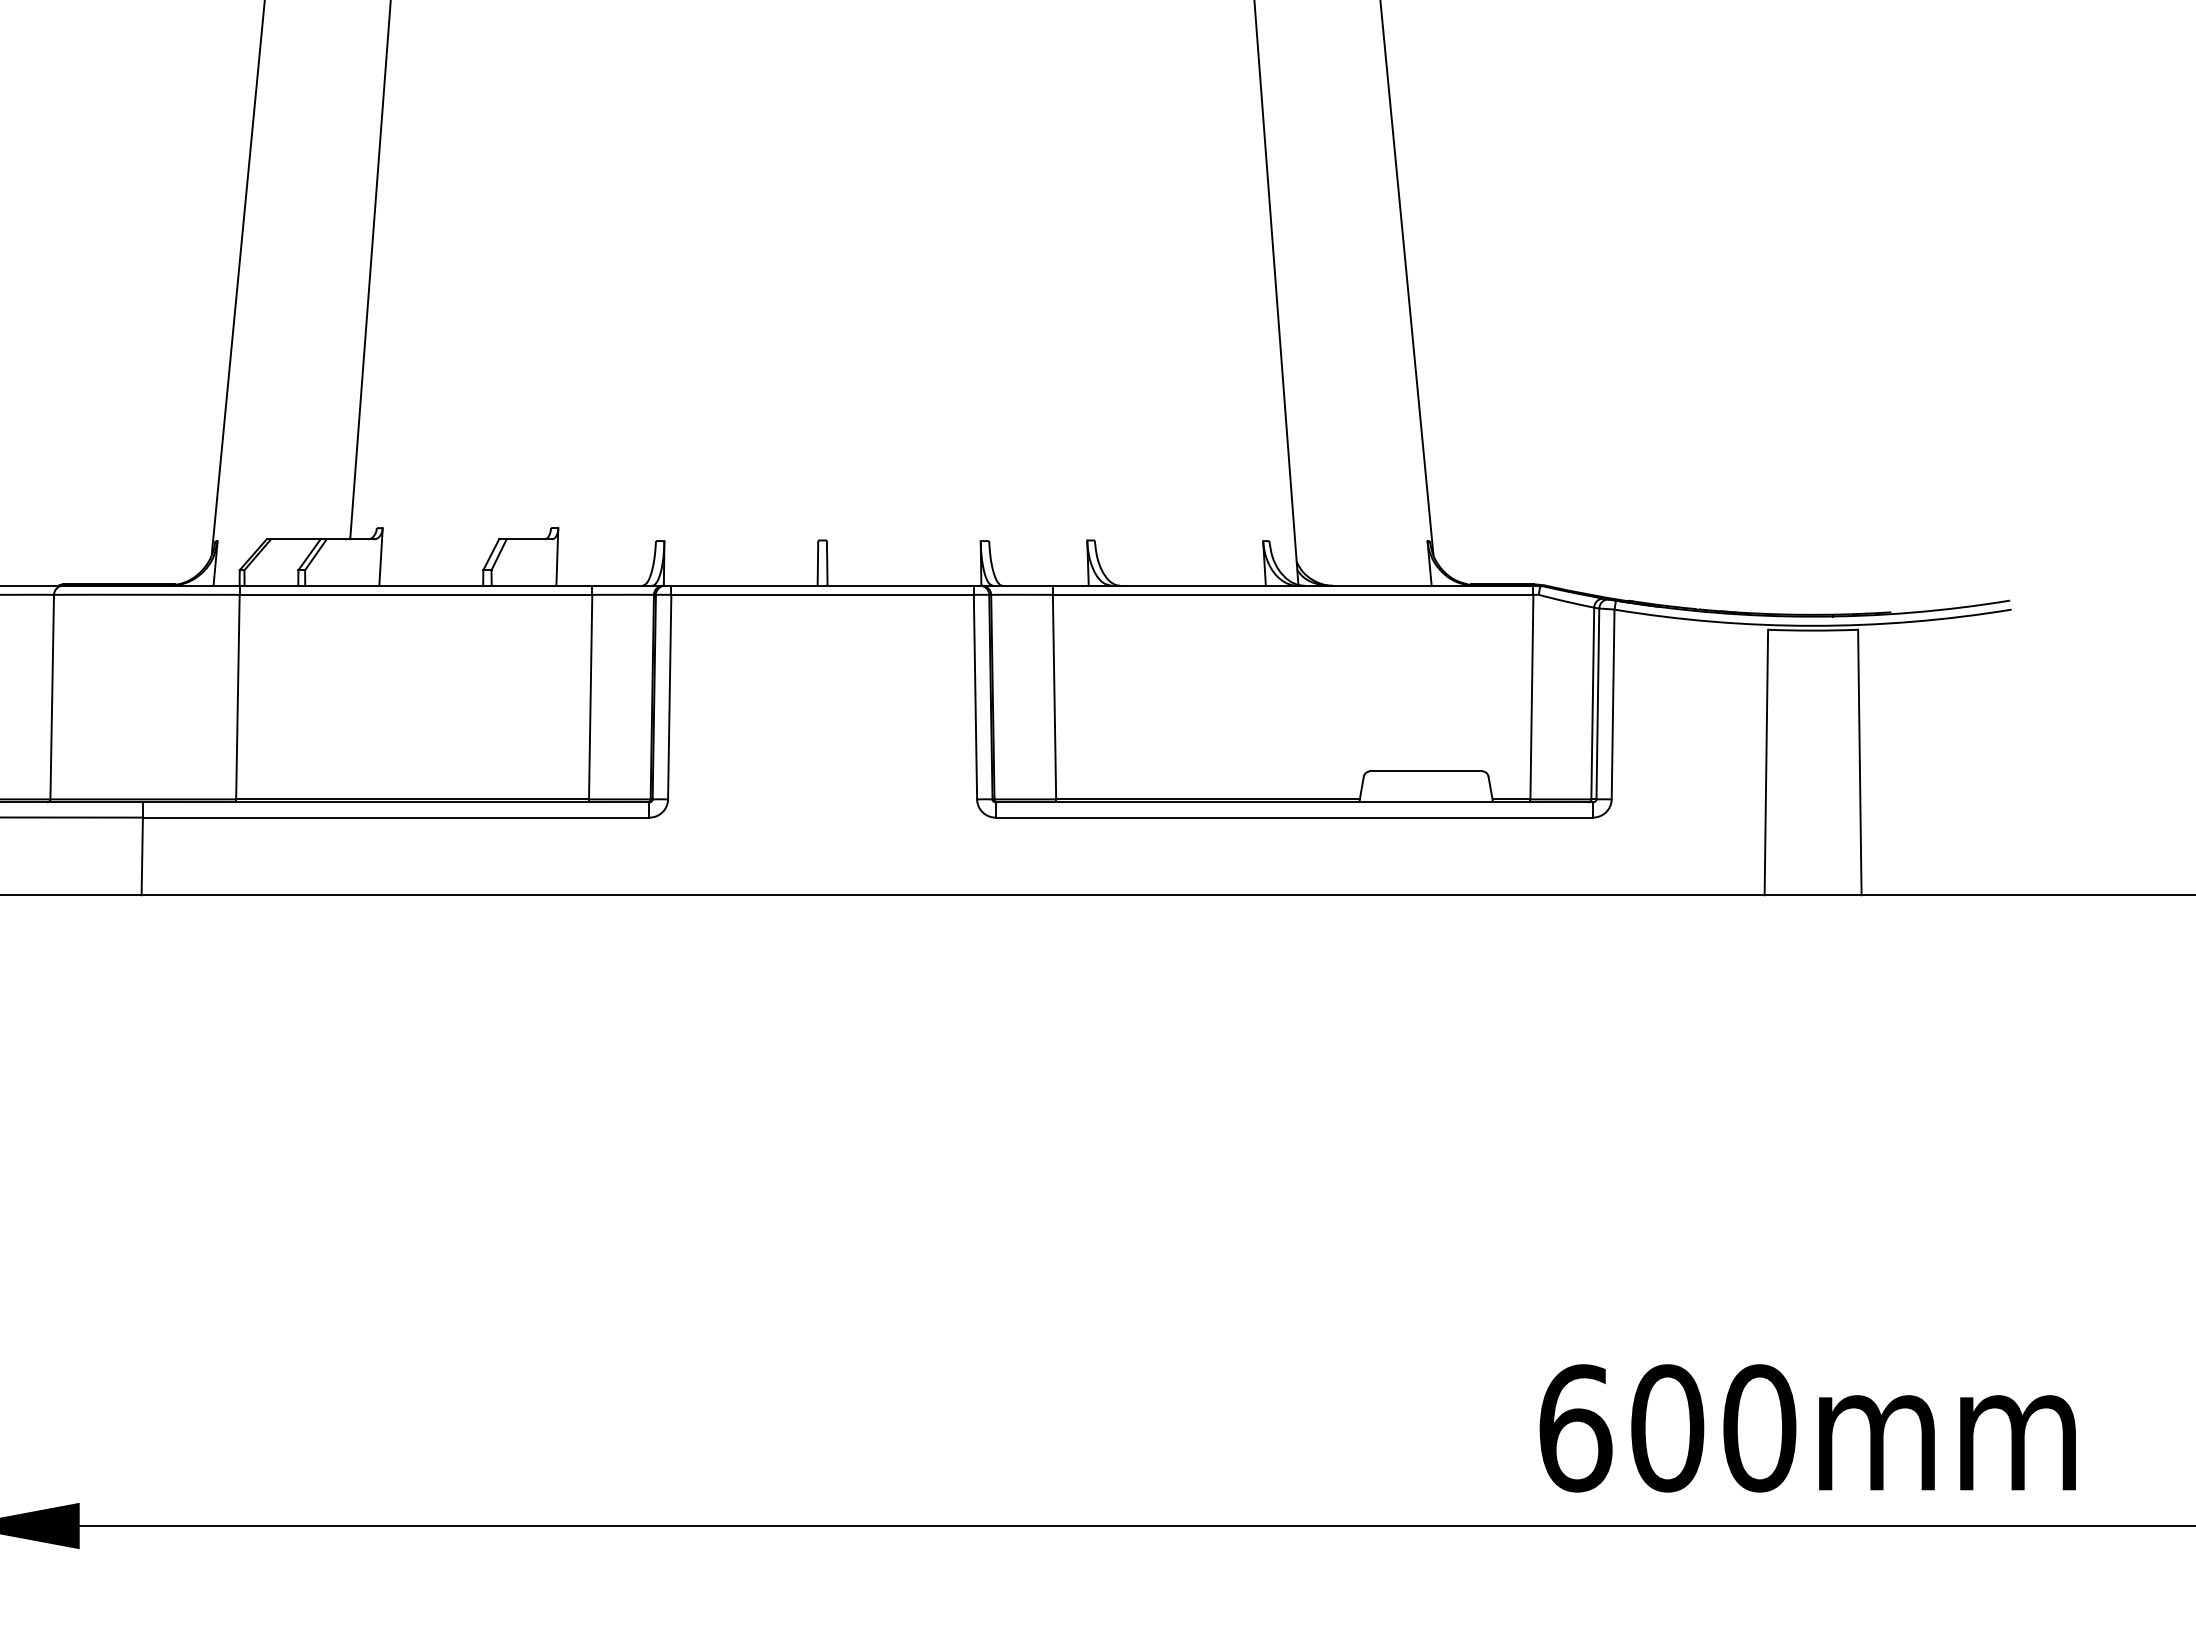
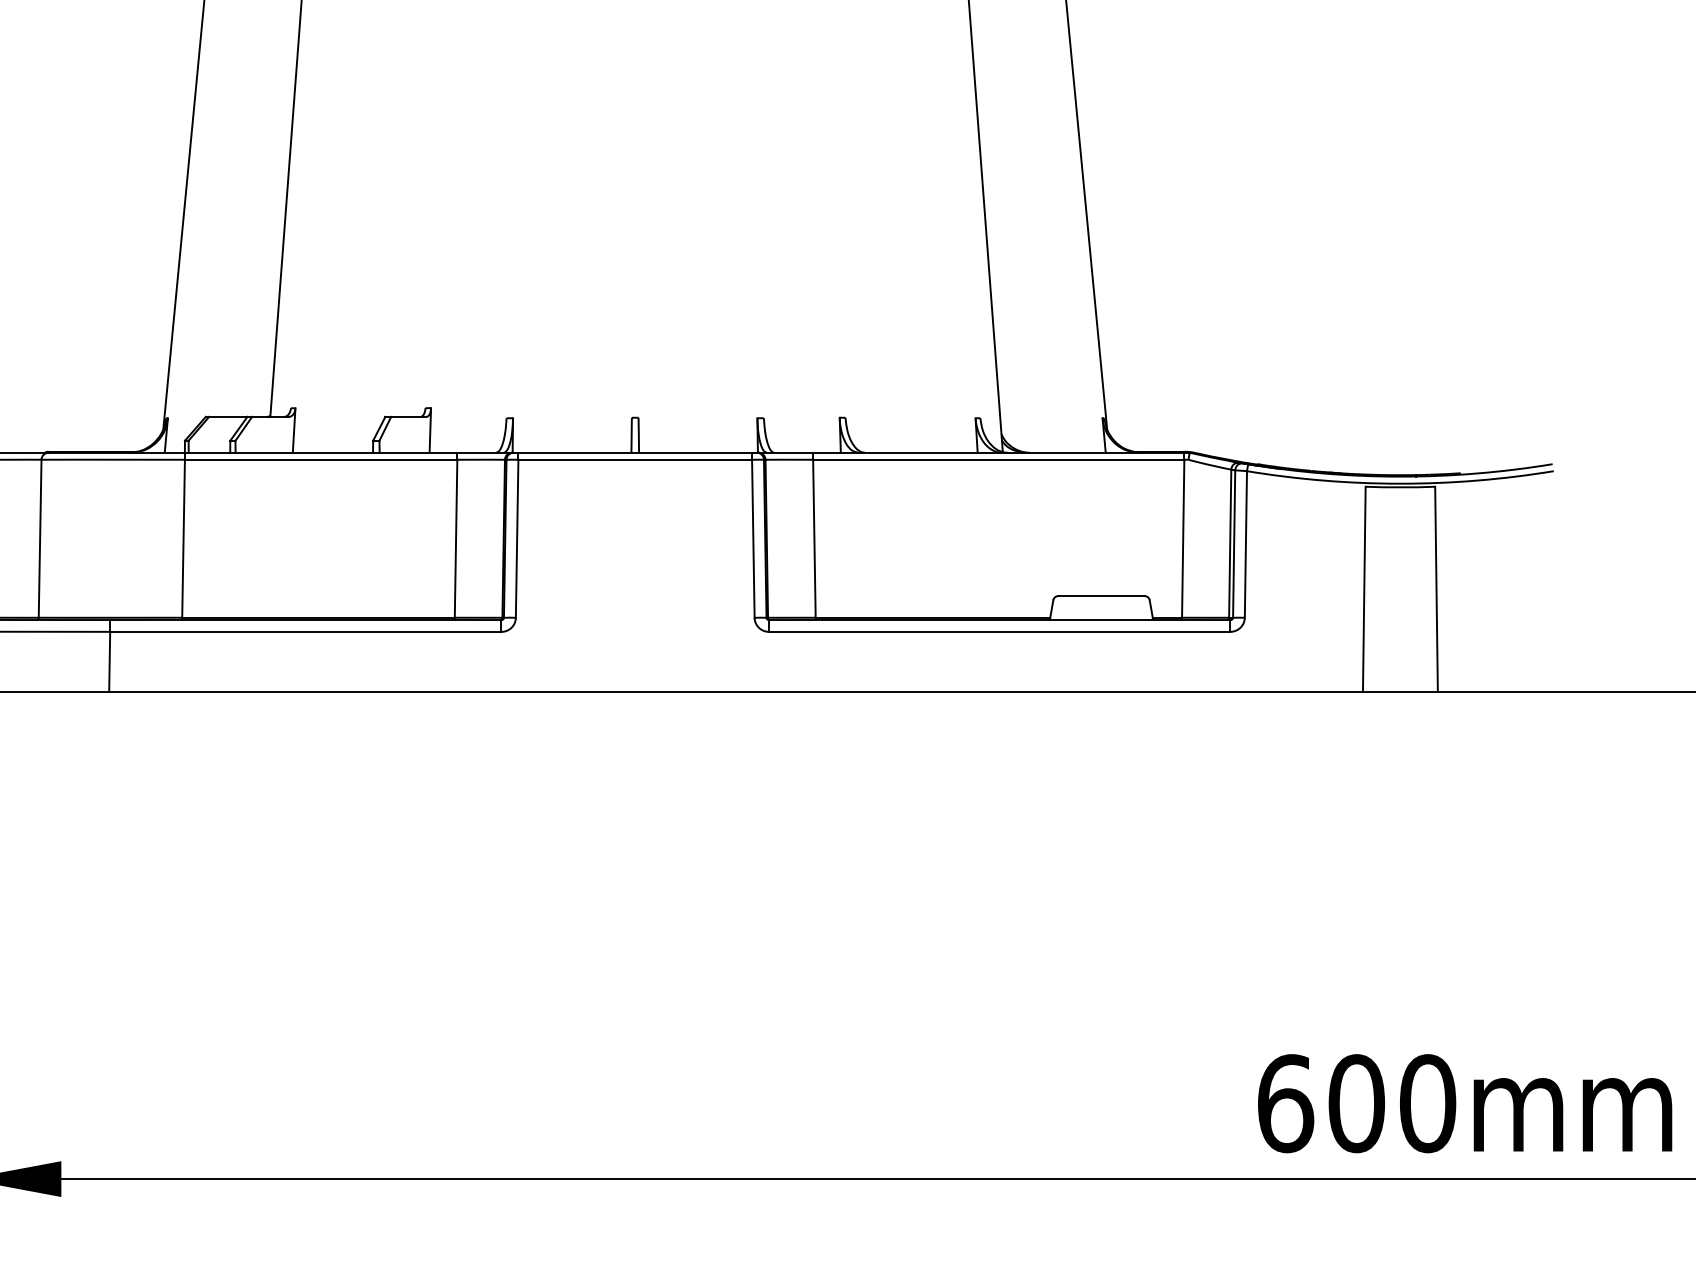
text: (1807, 1428) -> (1464, 1103), moved

